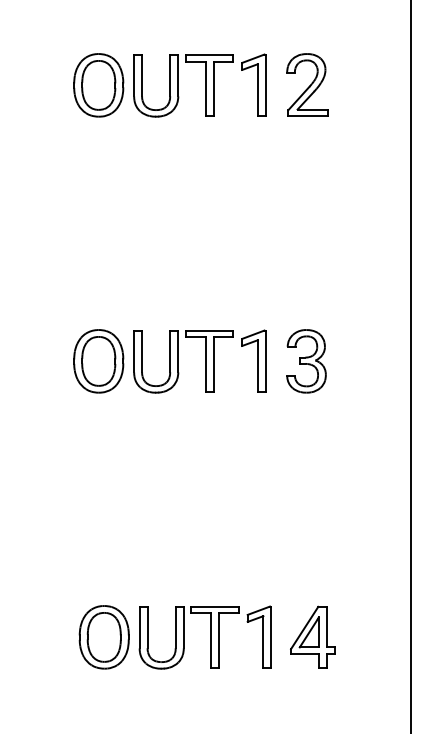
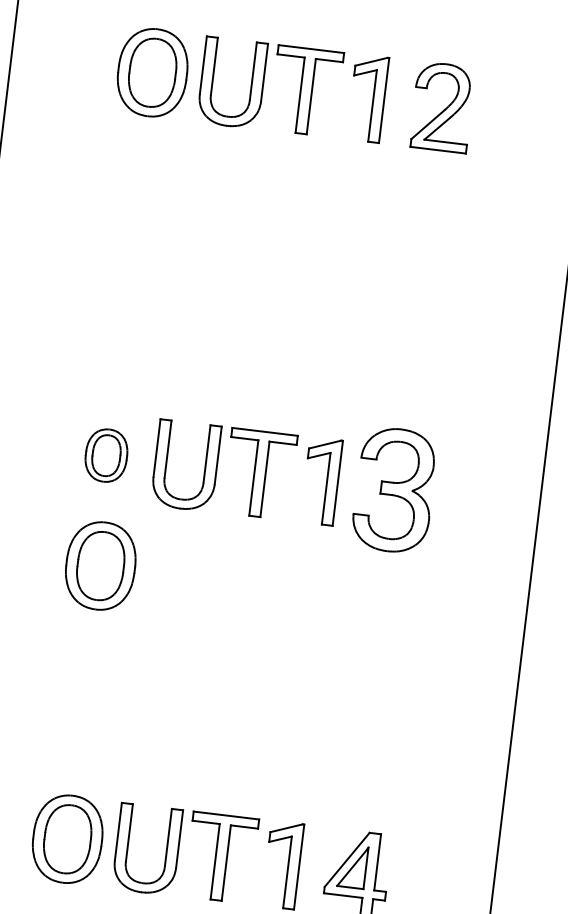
part: (98, 361) -> (105, 455), size x0.6
part: (306, 361) -> (394, 490), size x1.4
part: (103, 440) -> (99, 566), added

